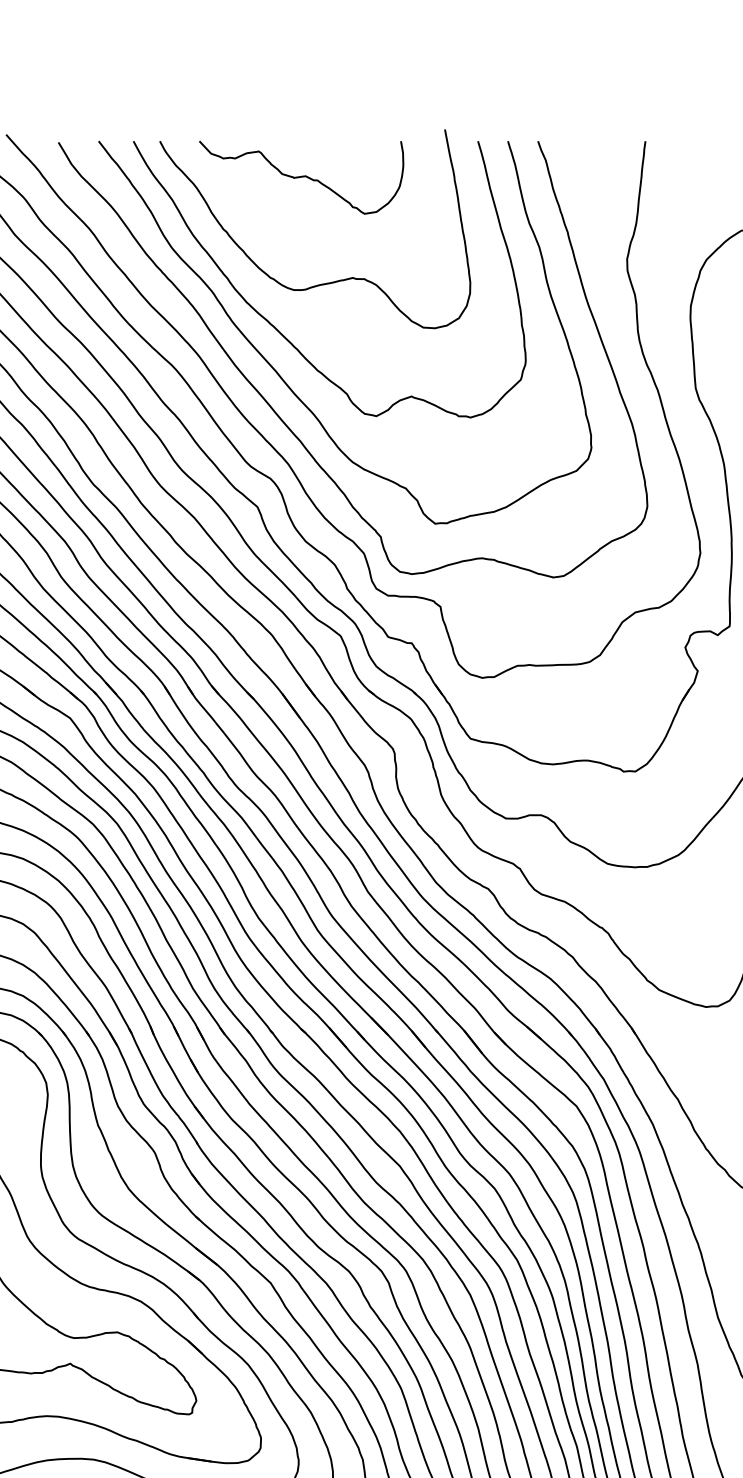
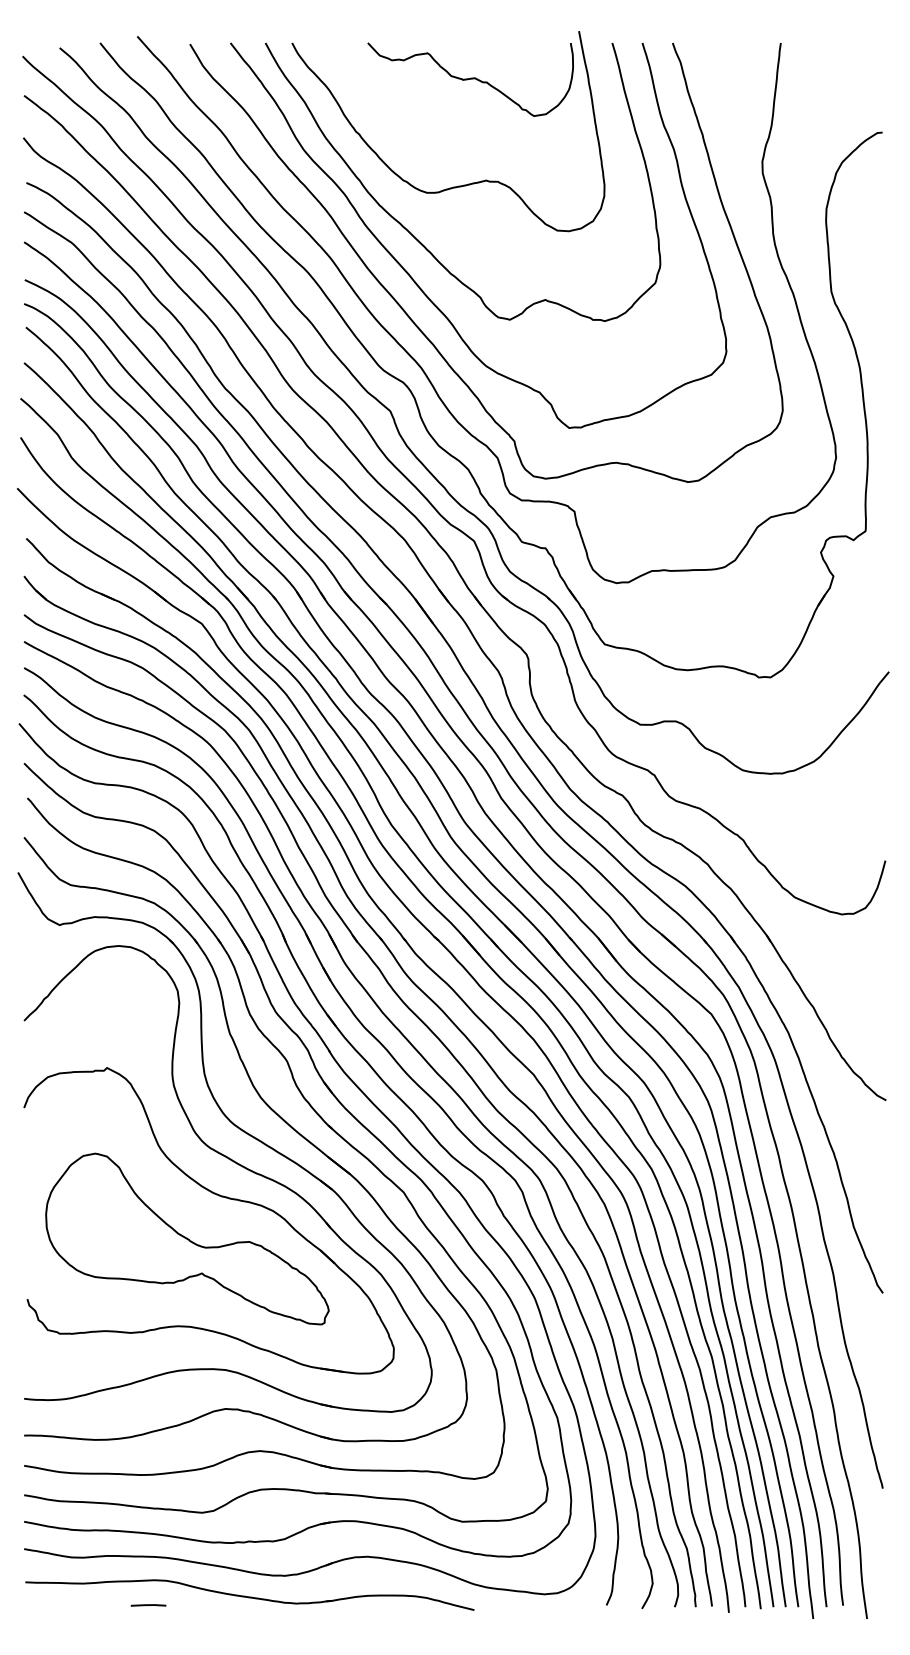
curve: (301, 177) -> (470, 79), moved

